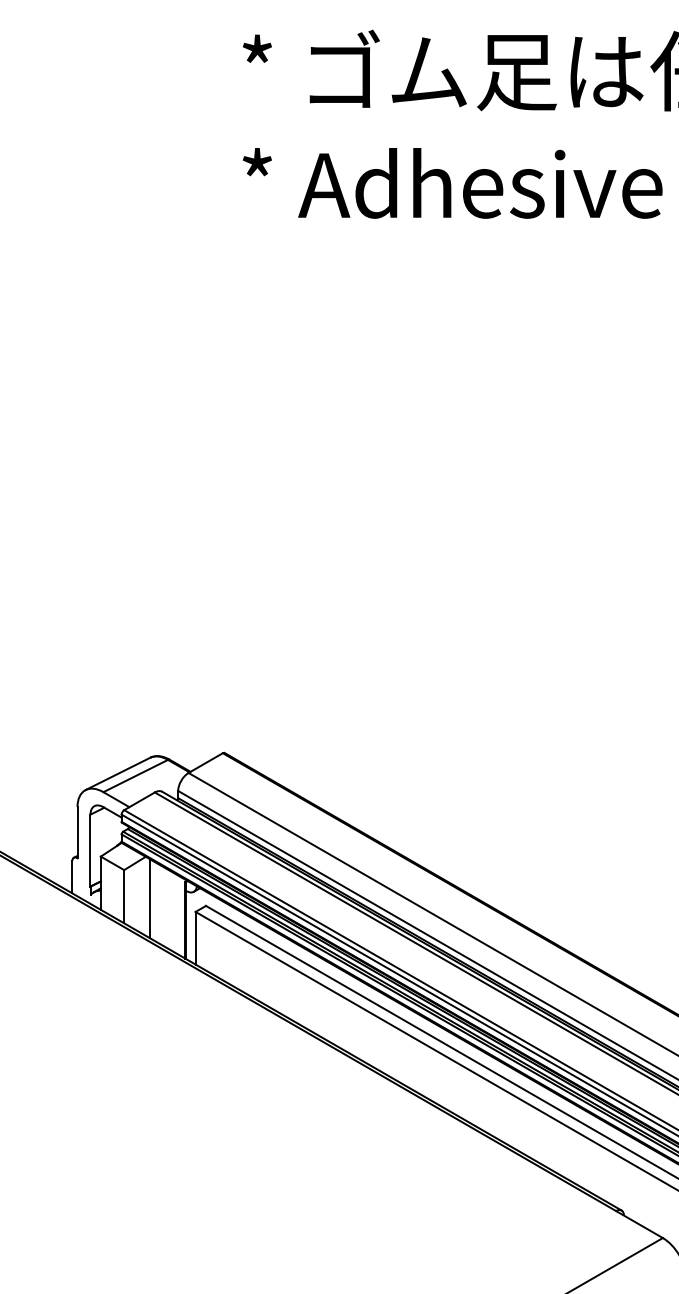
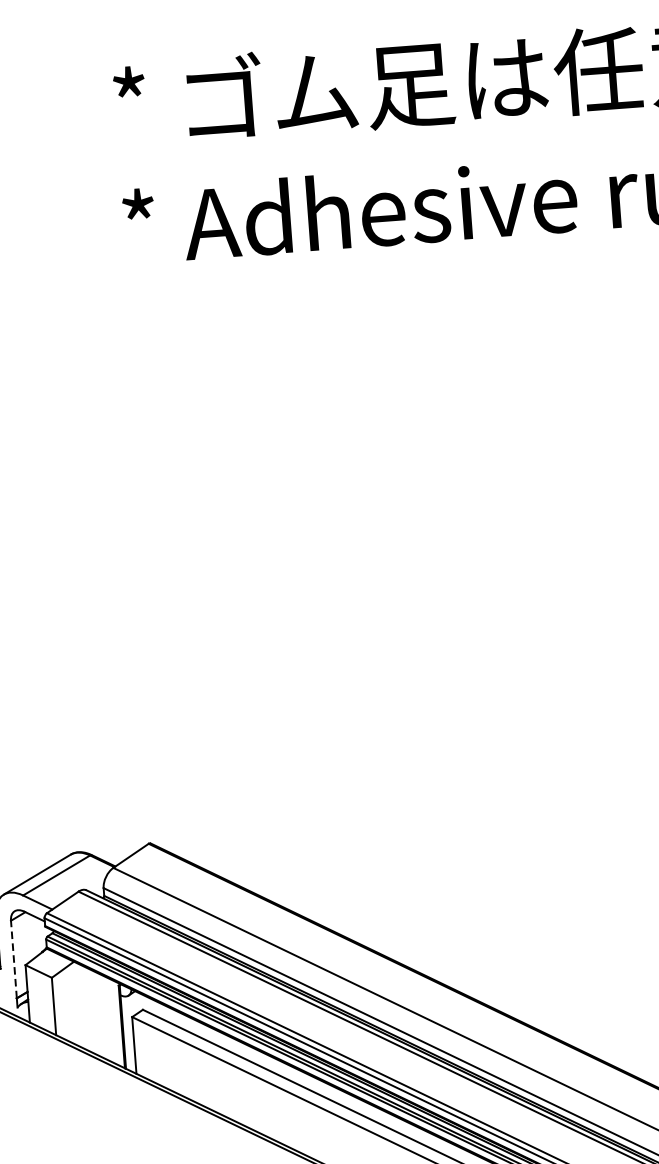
line: (90, 850) -> (13, 959), solid -> dashed
line: (150, 898) -> (82, 1006), removed

